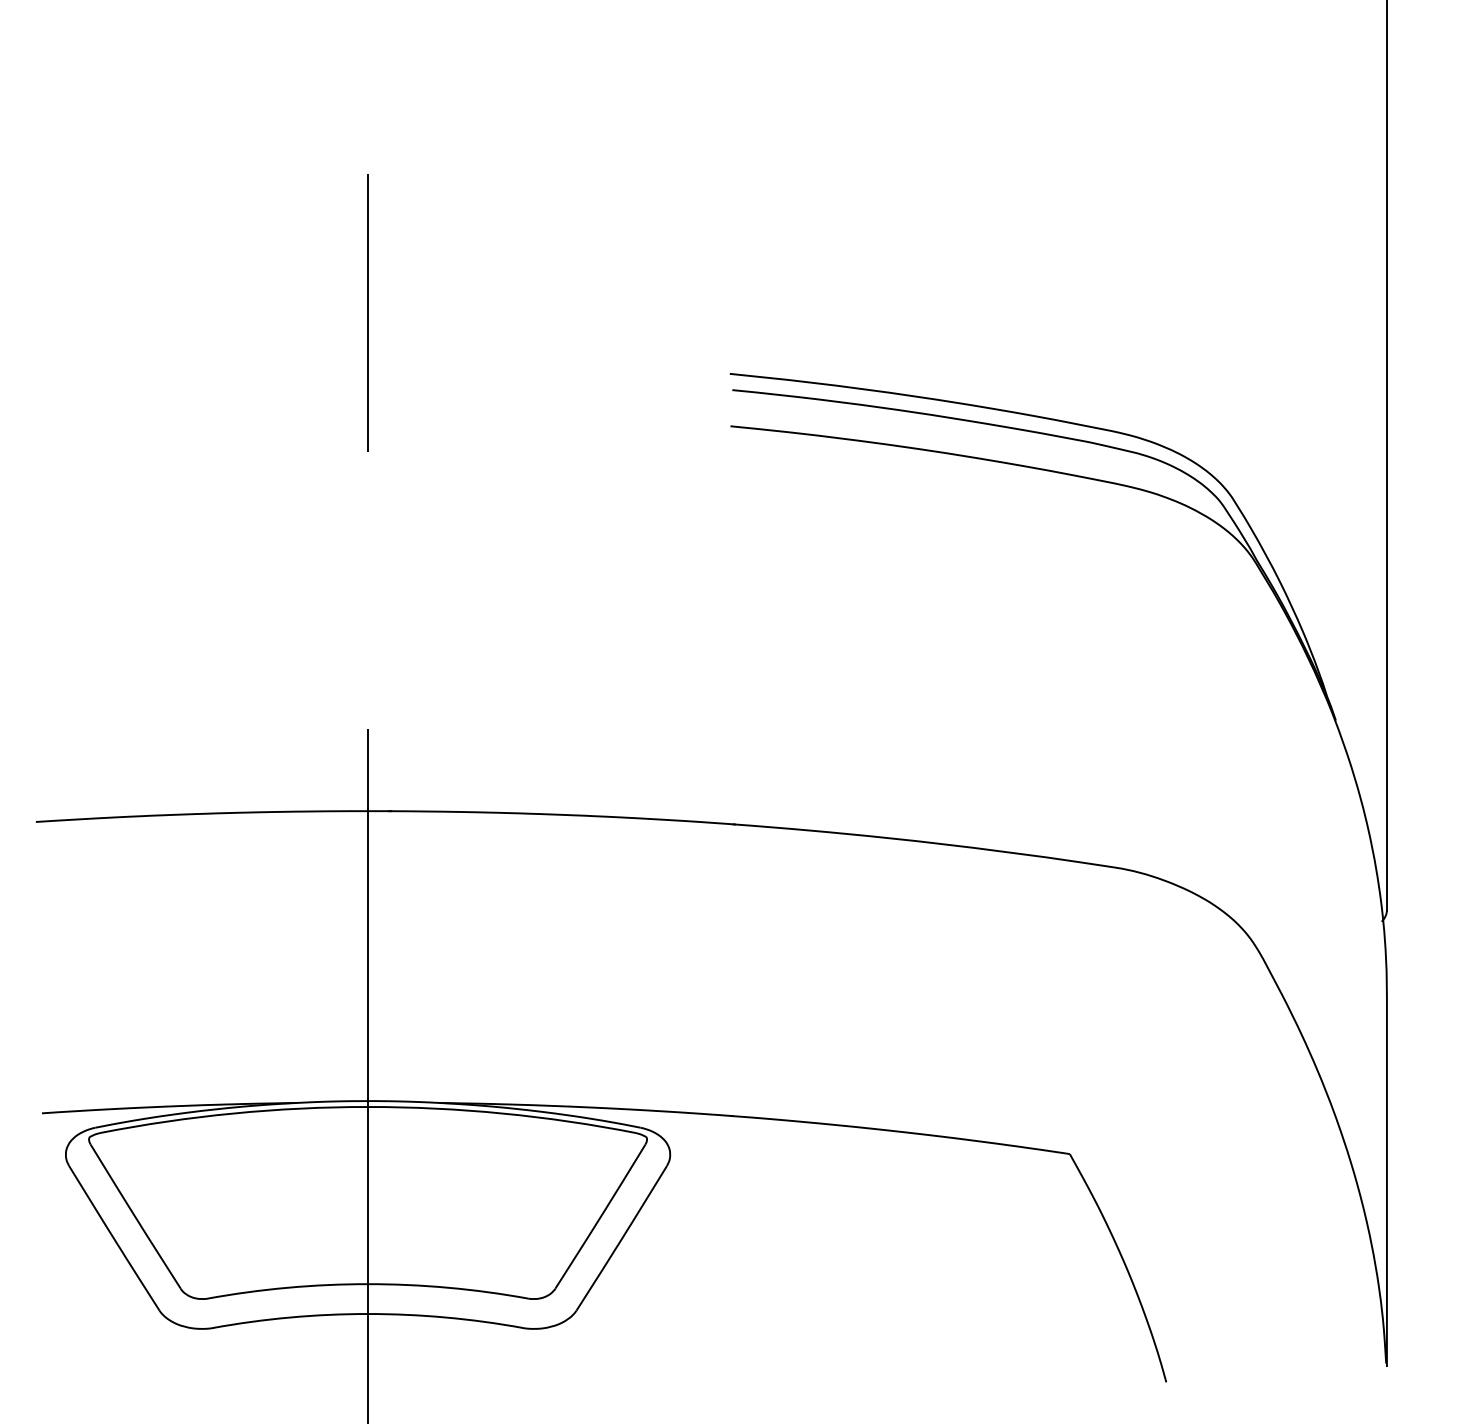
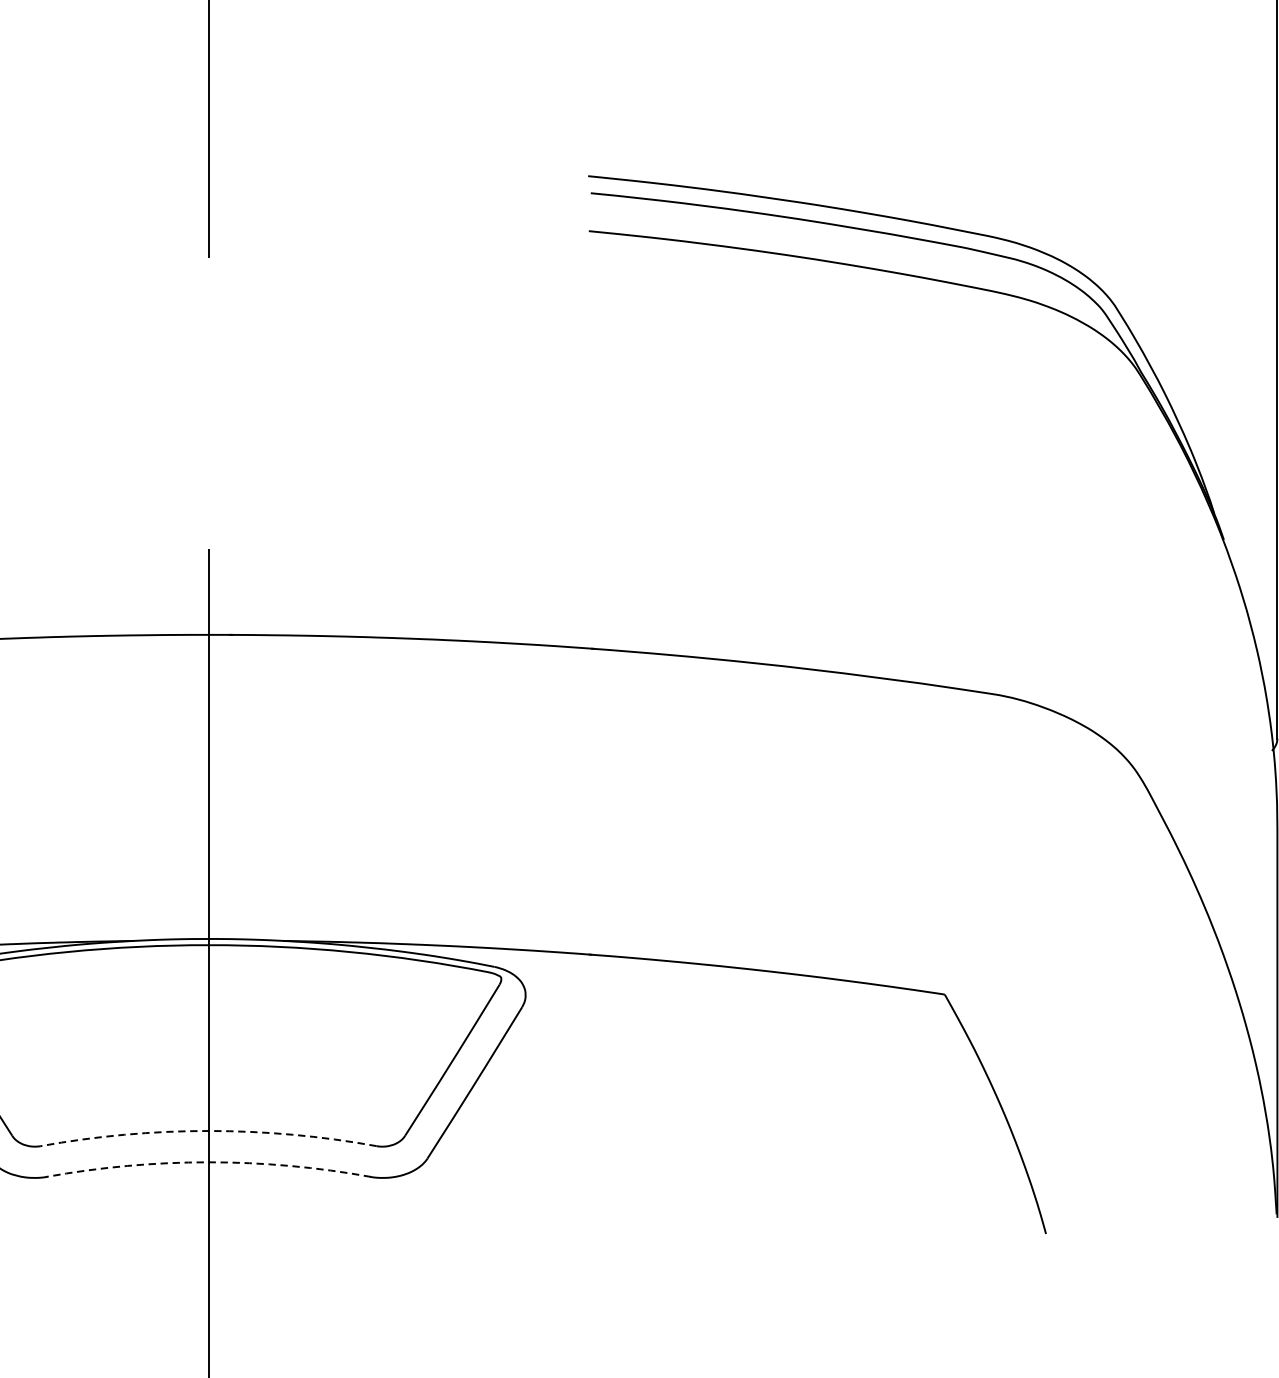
arc: (368, 1284) -> (209, 1131), solid -> dashed
arc: (368, 1314) -> (209, 1162), solid -> dashed

